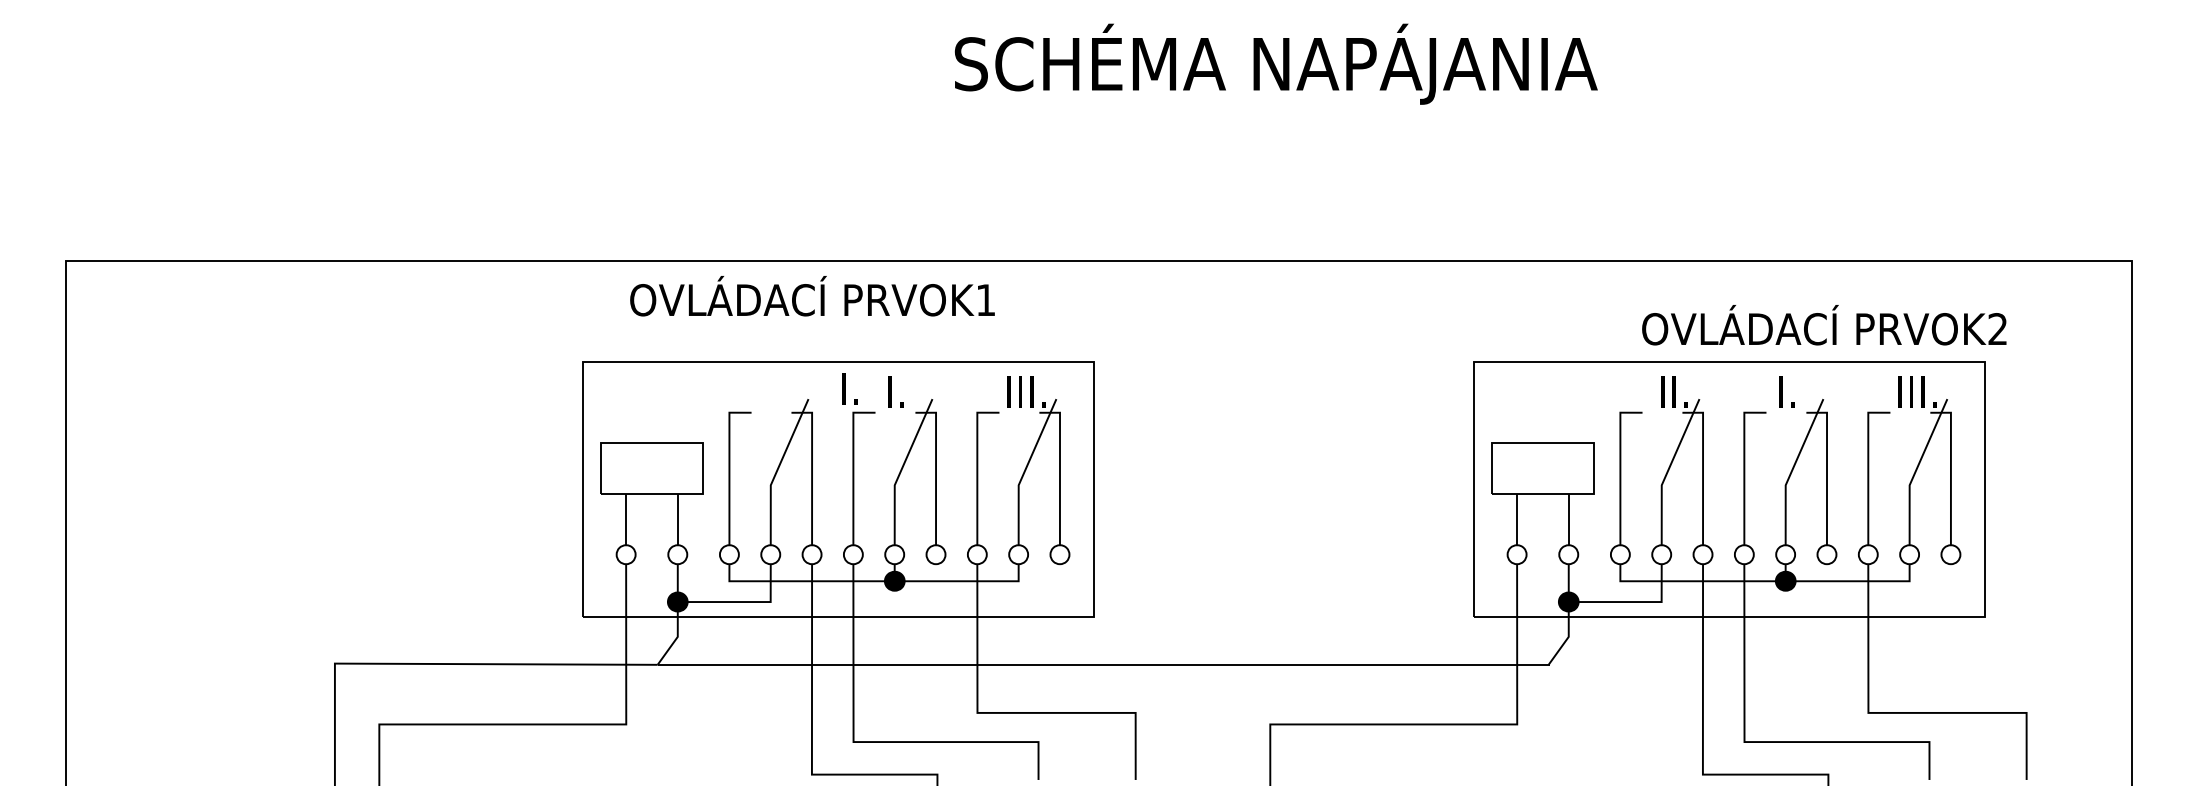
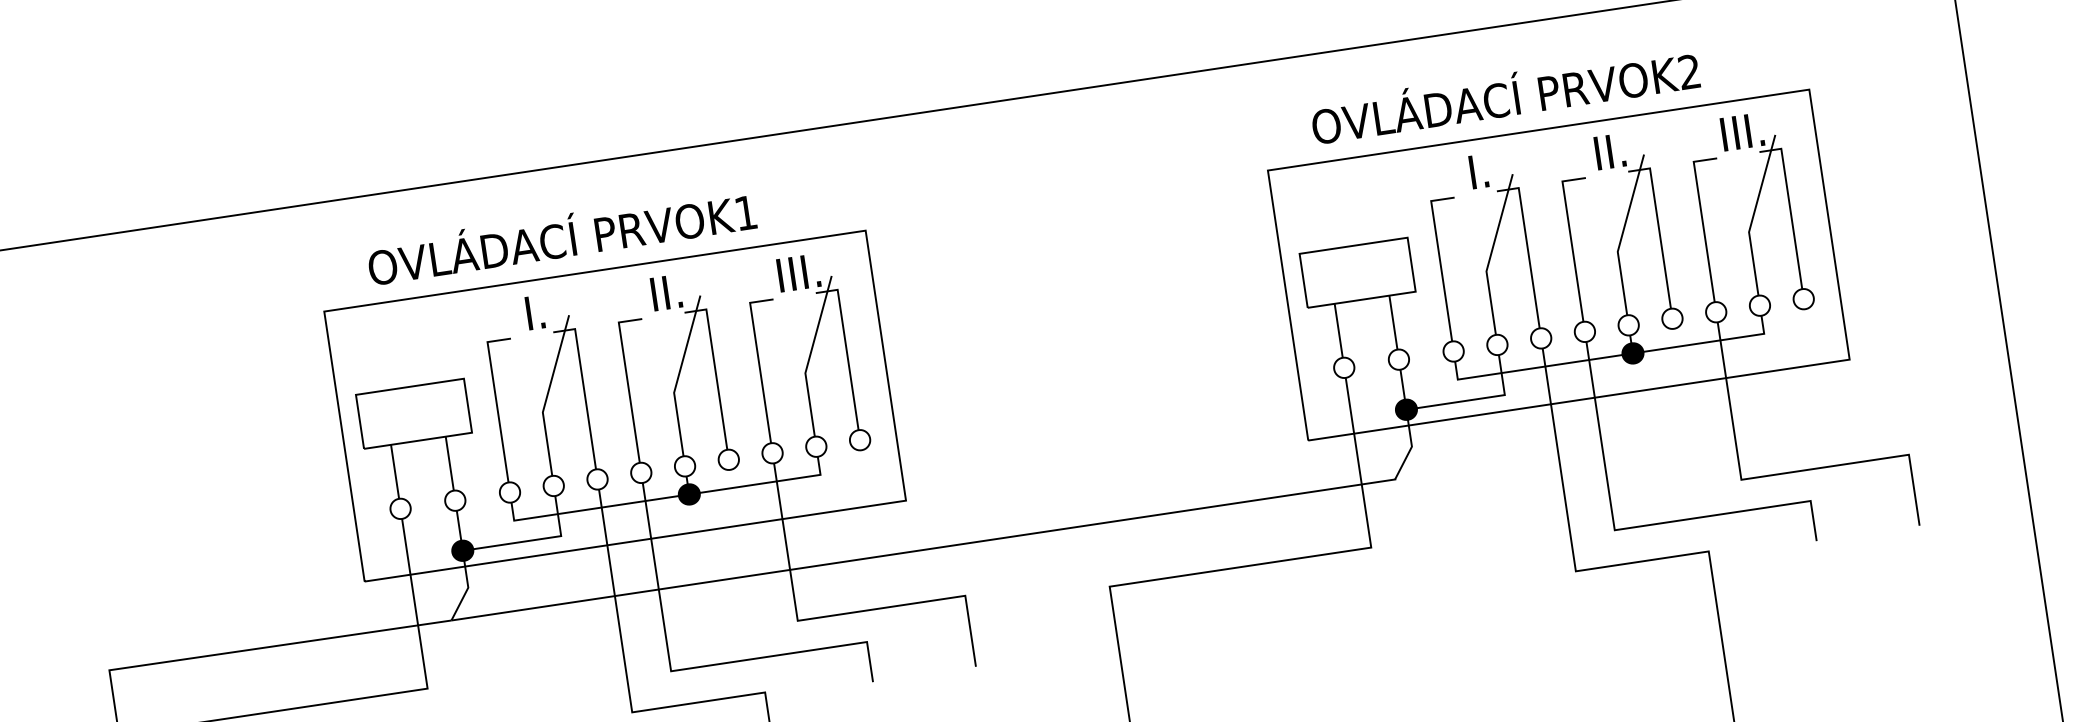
text: (812, 296) -> (561, 236), moved
text: (1824, 325) -> (1505, 95), moved
text: (849, 388) -> (535, 312), moved
text: (906, 391) -> (671, 291), I. -> II.
text: (1679, 391) -> (1490, 169), II. -> I.
text: (1797, 391) -> (1615, 150), I. -> II.

